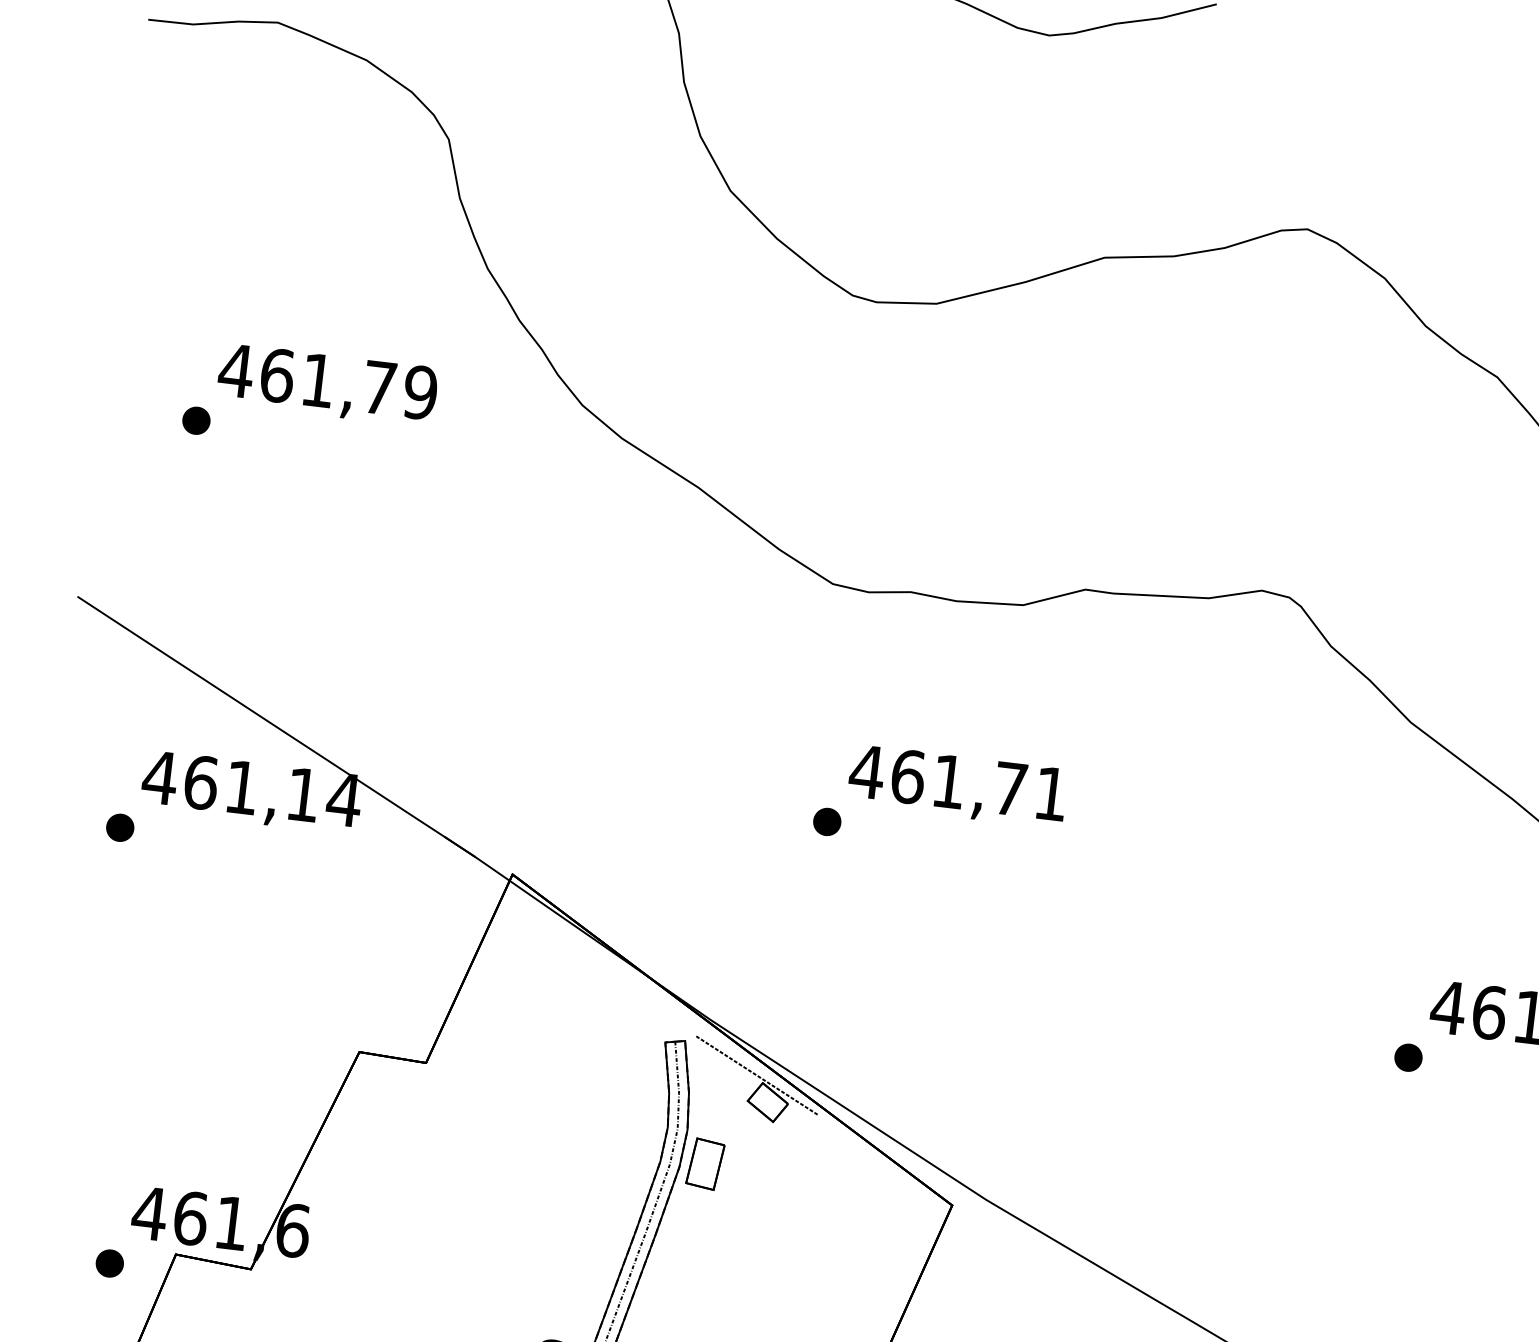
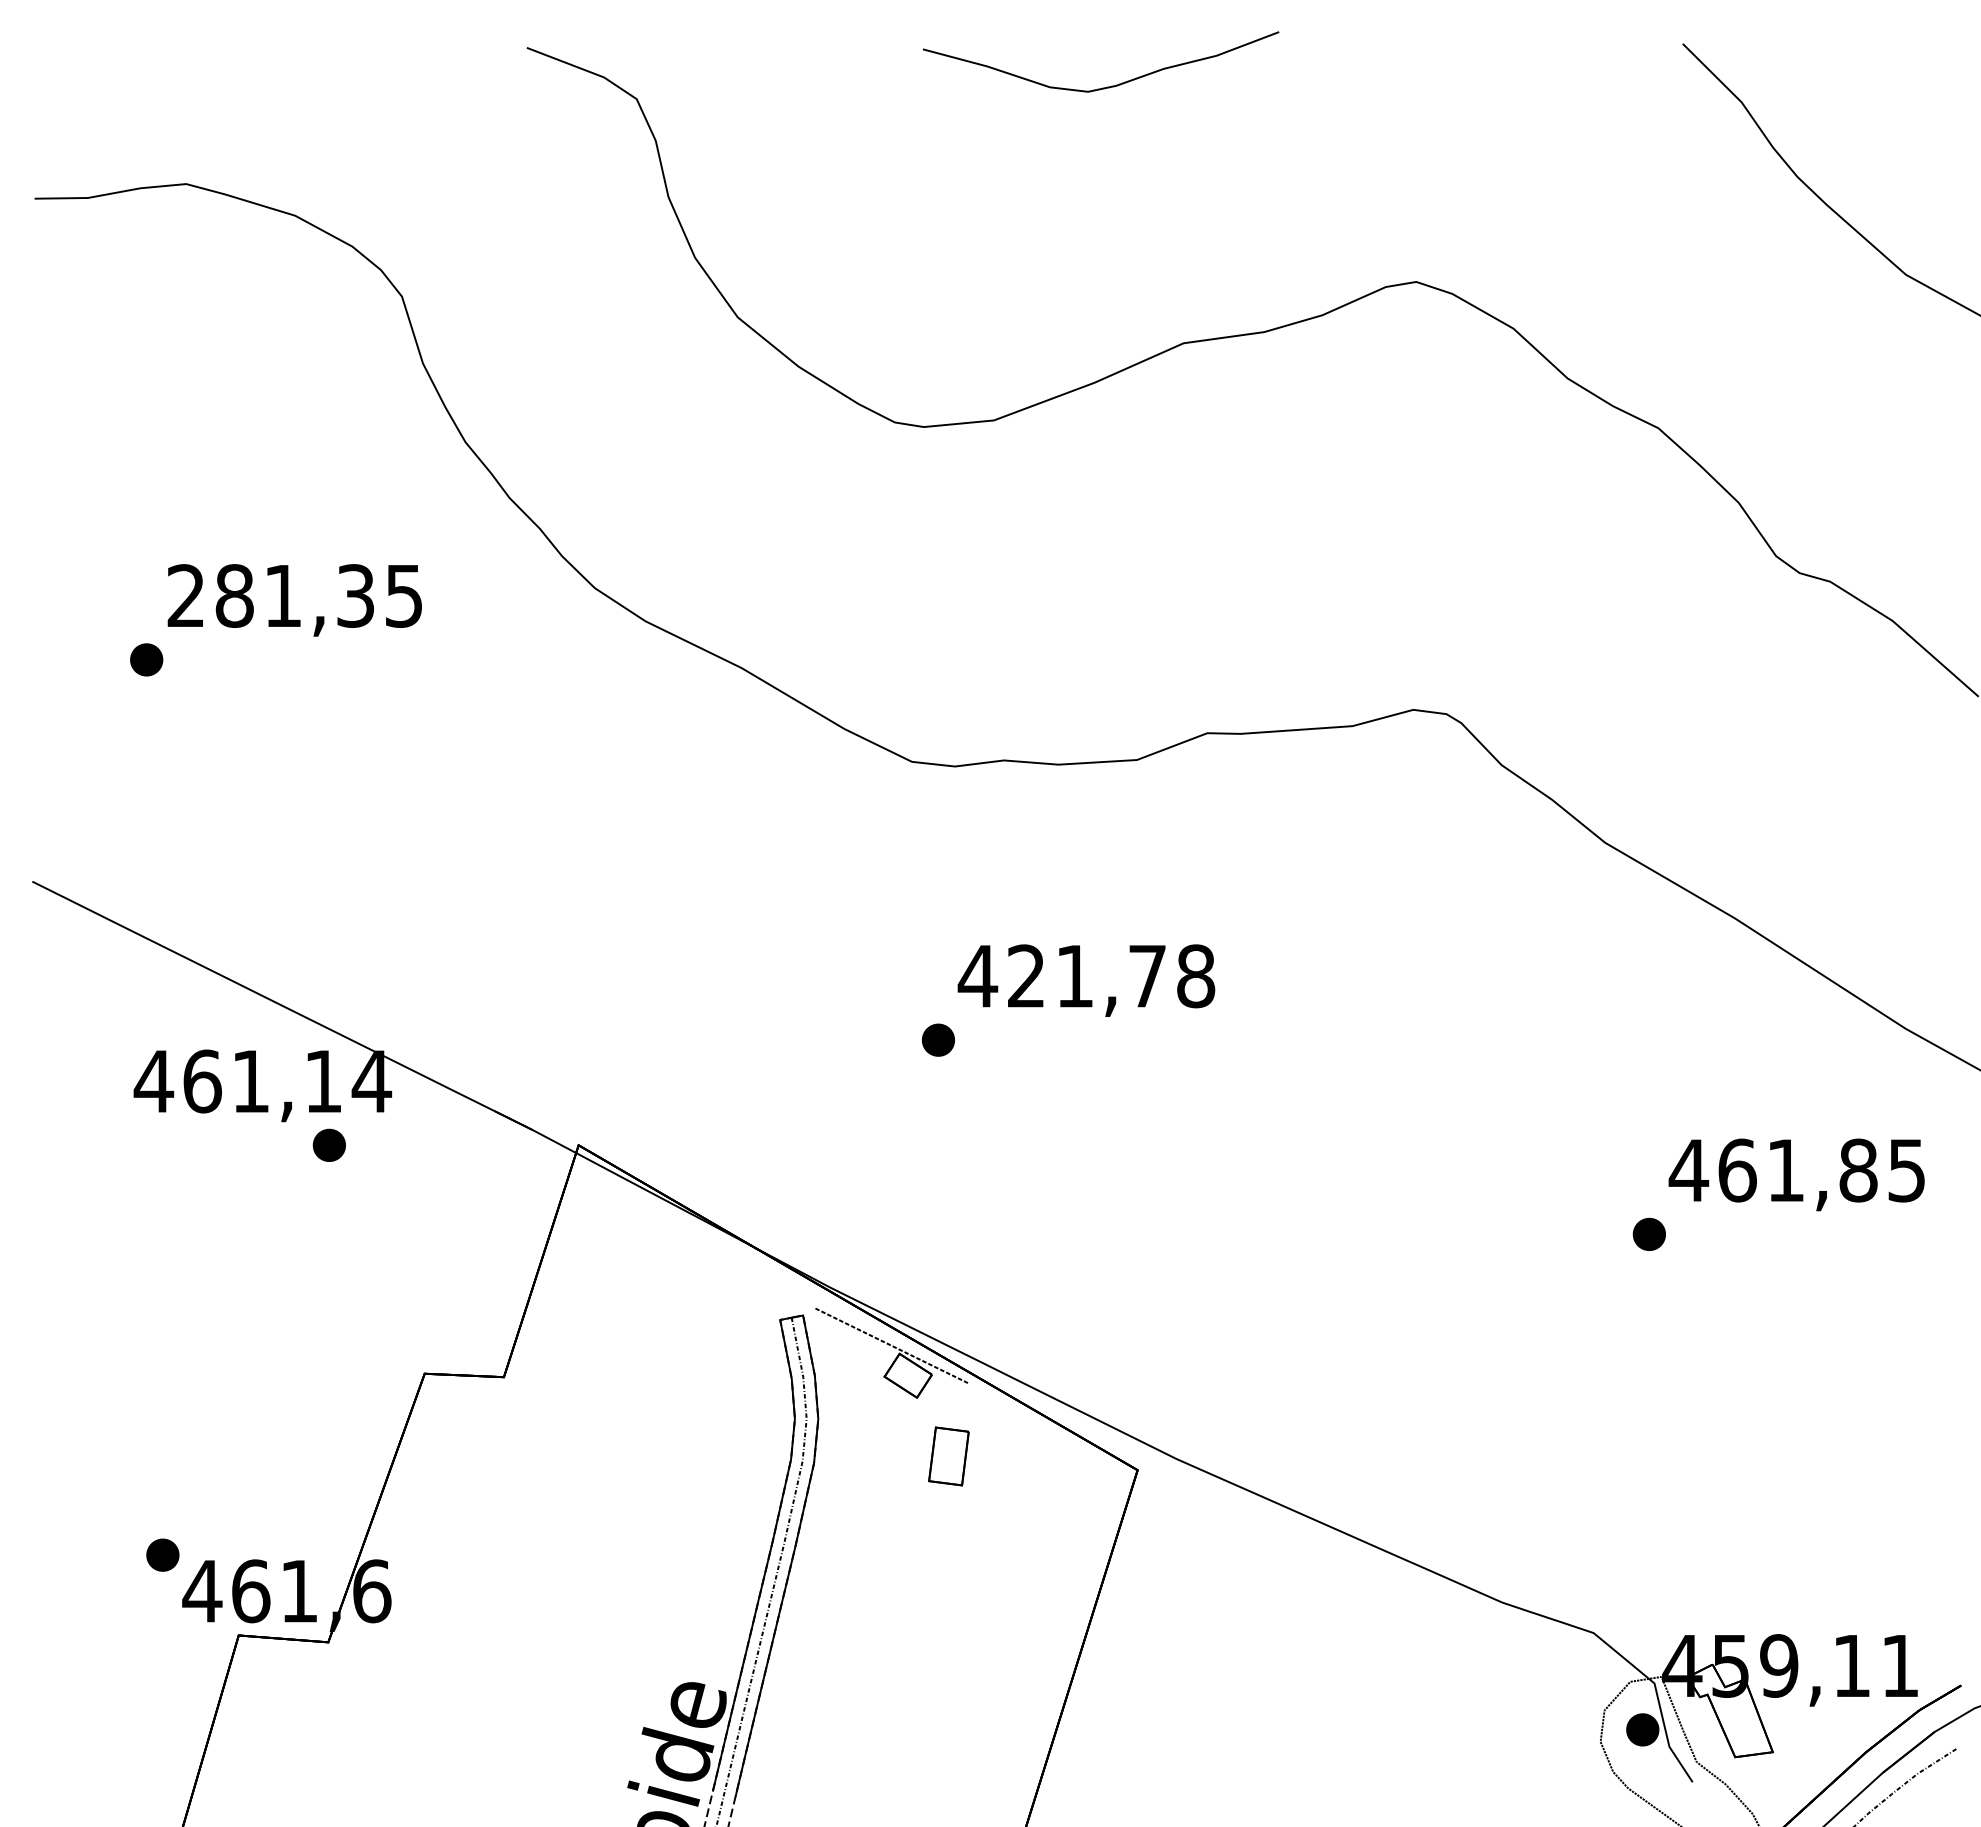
text: (327, 381) -> (294, 595), 461,79 -> 281,35
text: (979, 785) -> (1111, 976), 461,71 -> 421,78
part: (119, 826) -> (328, 1144), moved
part: (705, 1164) -> (948, 1456), moved
part: (109, 1262) -> (162, 1554), moved

